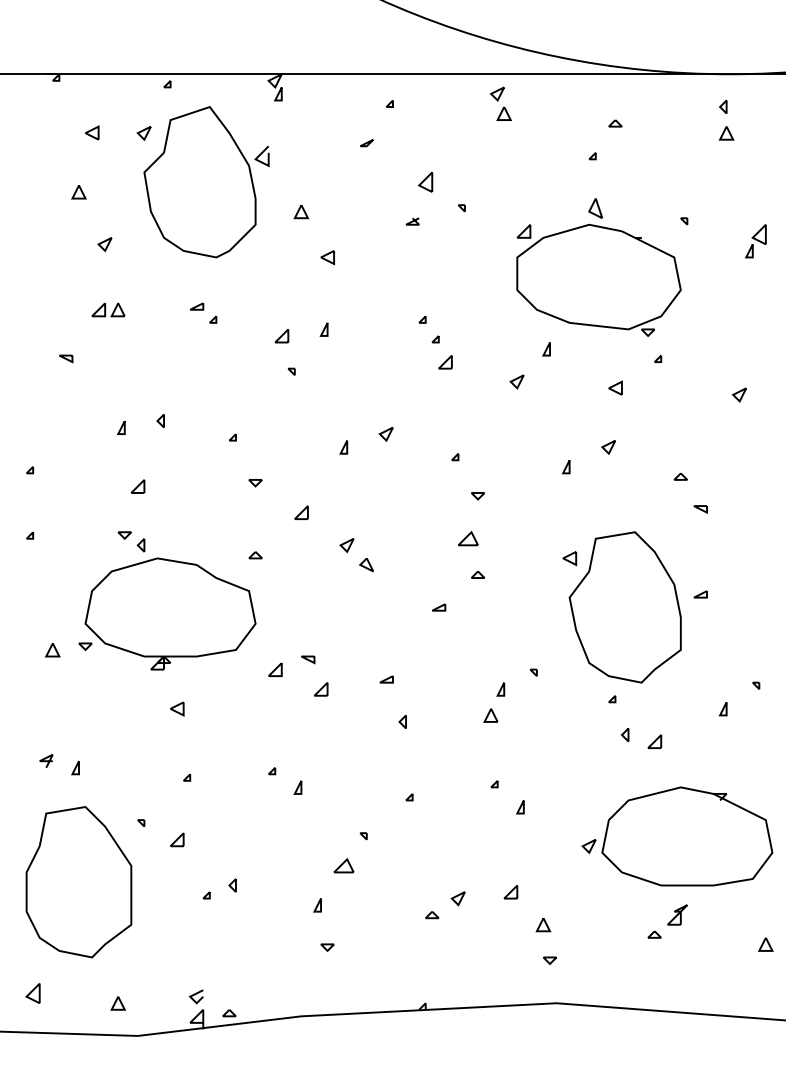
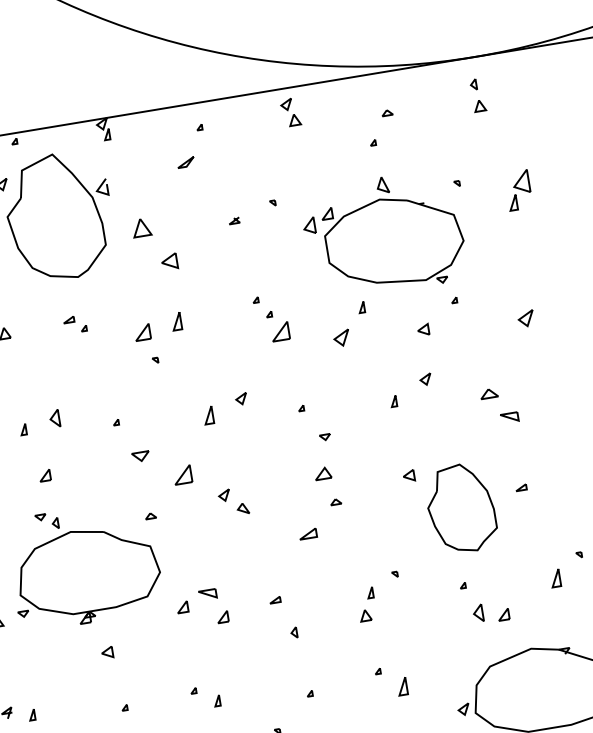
part: (366, 143) -> (185, 163), size x1.6
part: (425, 182) -> (309, 226), moved
part: (301, 212) -> (141, 228), size x1.6
part: (755, 241) -> (518, 190), size x1.4
part: (327, 257) -> (169, 262), size x1.4
part: (323, 329) -> (175, 321), size x1.6
part: (281, 336) -> (142, 333), size x1.4
part: (445, 362) -> (280, 332), size x1.6
part: (516, 381) -> (341, 338), size x1.4
part: (738, 394) -> (525, 318), size x1.4
part: (160, 420) -> (54, 418), size x1.6
part: (343, 447) -> (208, 415), size x1.6
part: (680, 476) -> (488, 393), size x1.6
part: (255, 483) -> (140, 457), size x1.6
part: (700, 509) -> (509, 418), size x1.6
part: (301, 512) -> (182, 474), size x1.6
part: (439, 607) -> (308, 533), size x1.6
part: (624, 607) -> (460, 508), size x0.7
part: (308, 659) -> (208, 594), size x1.6
part: (722, 709) -> (554, 579), size x1.6
part: (625, 734) -> (478, 612), size x1.6
part: (520, 807) -> (402, 687), size x1.6

